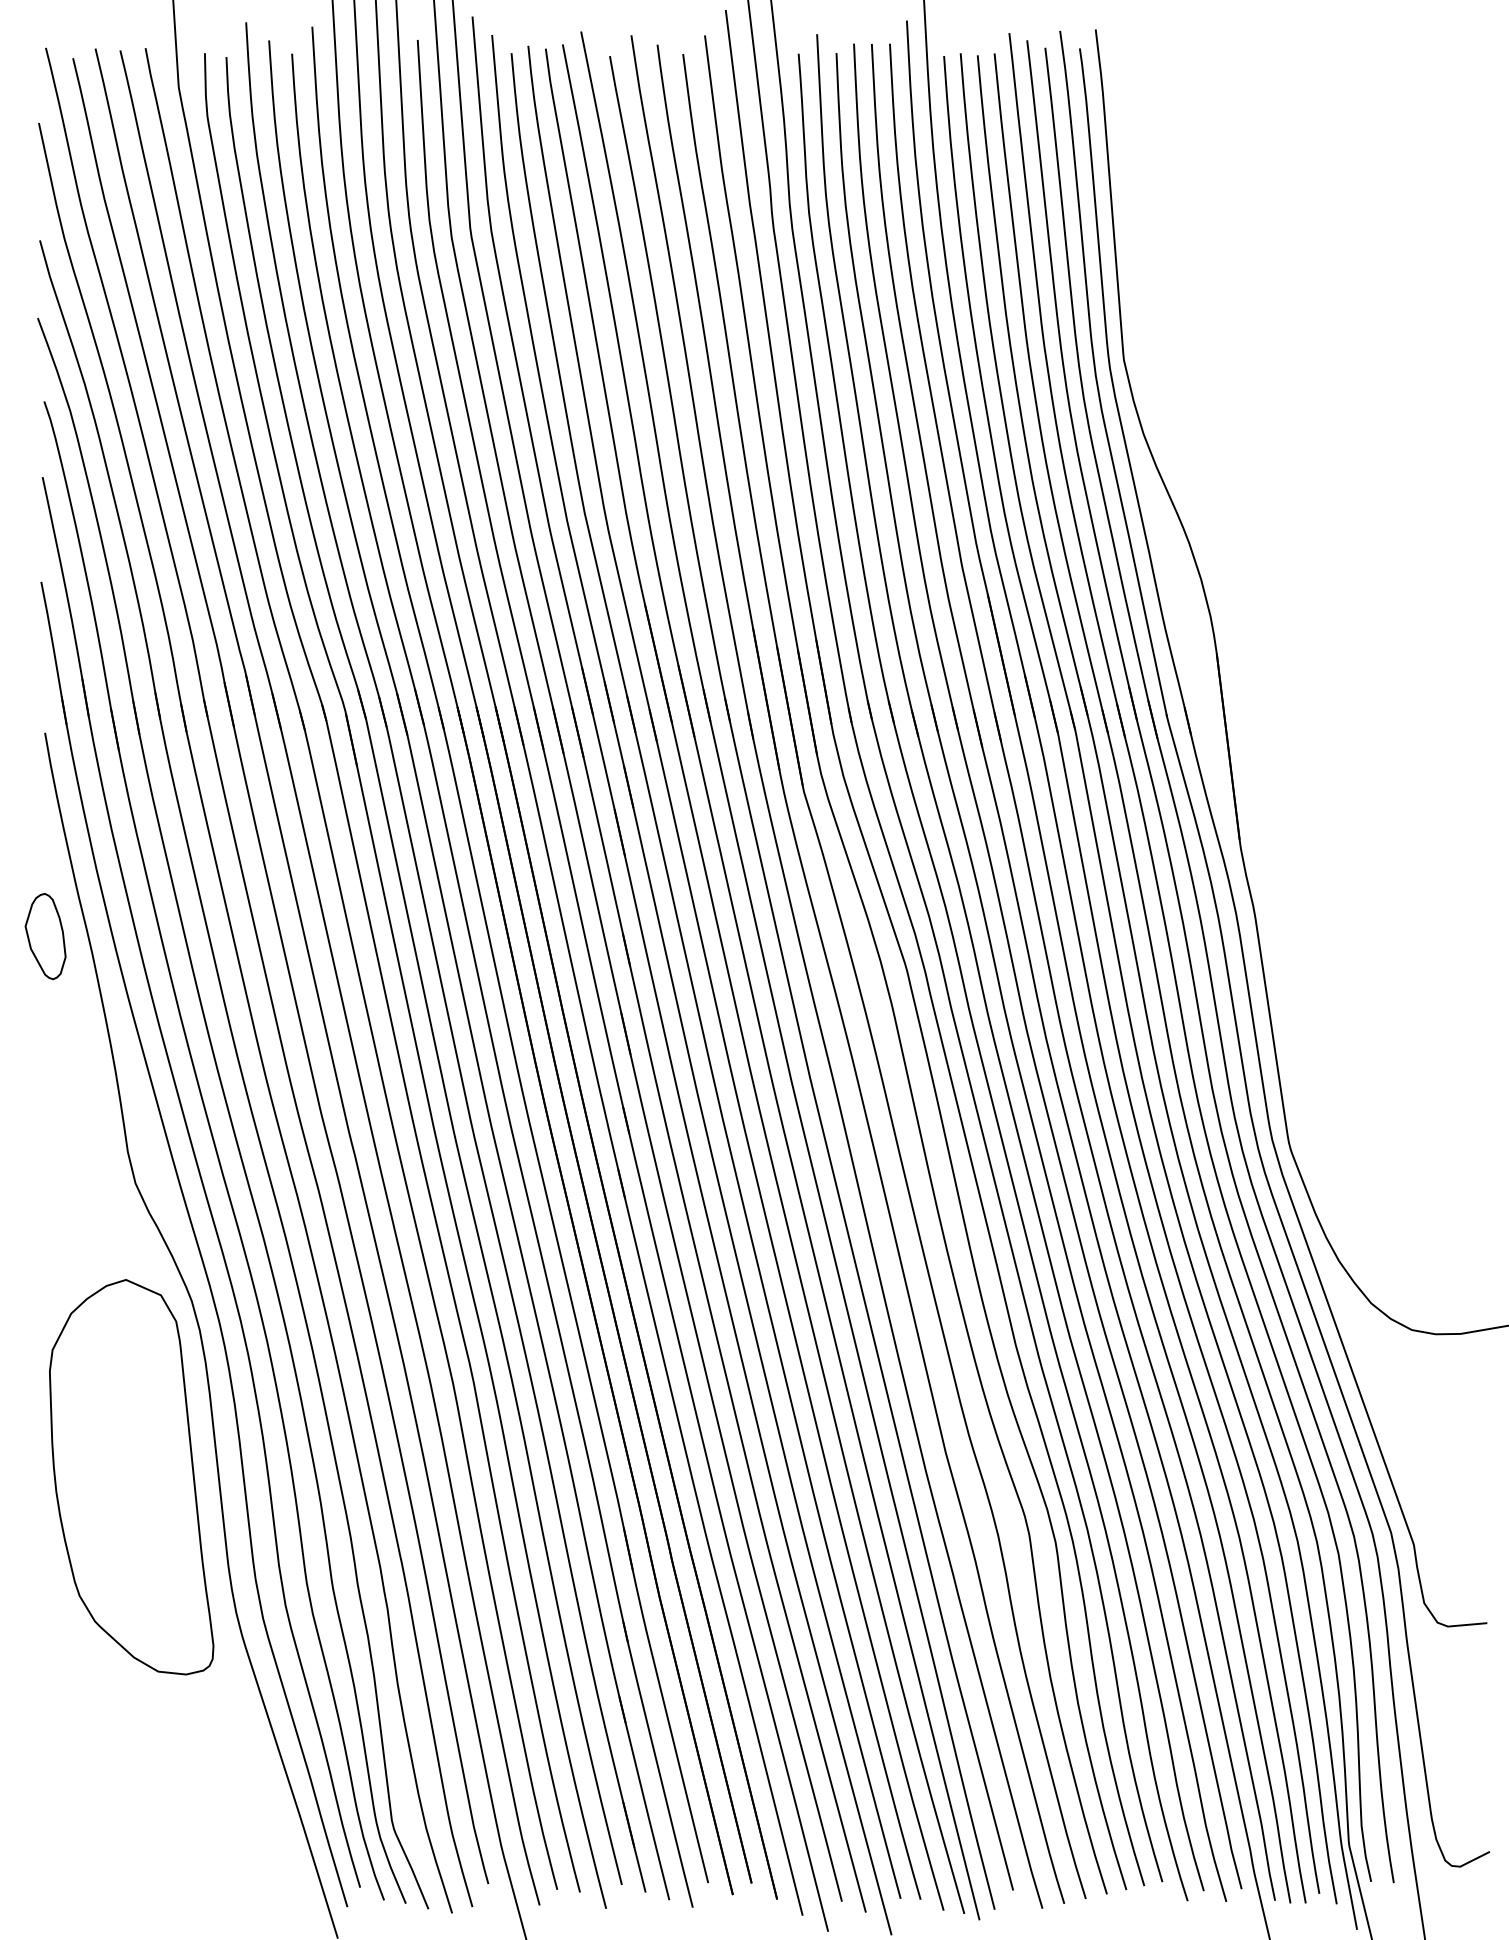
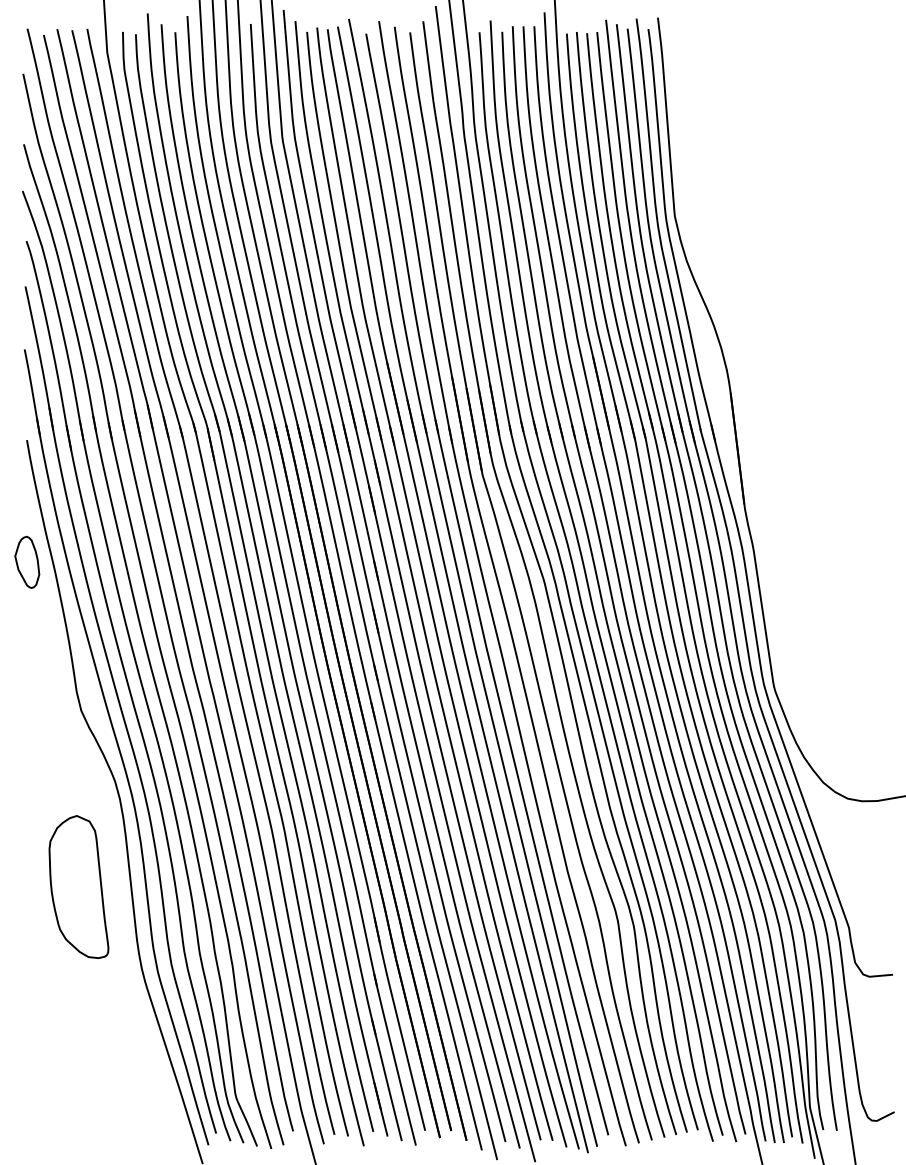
part: (130, 1476) -> (78, 886), size x0.6

